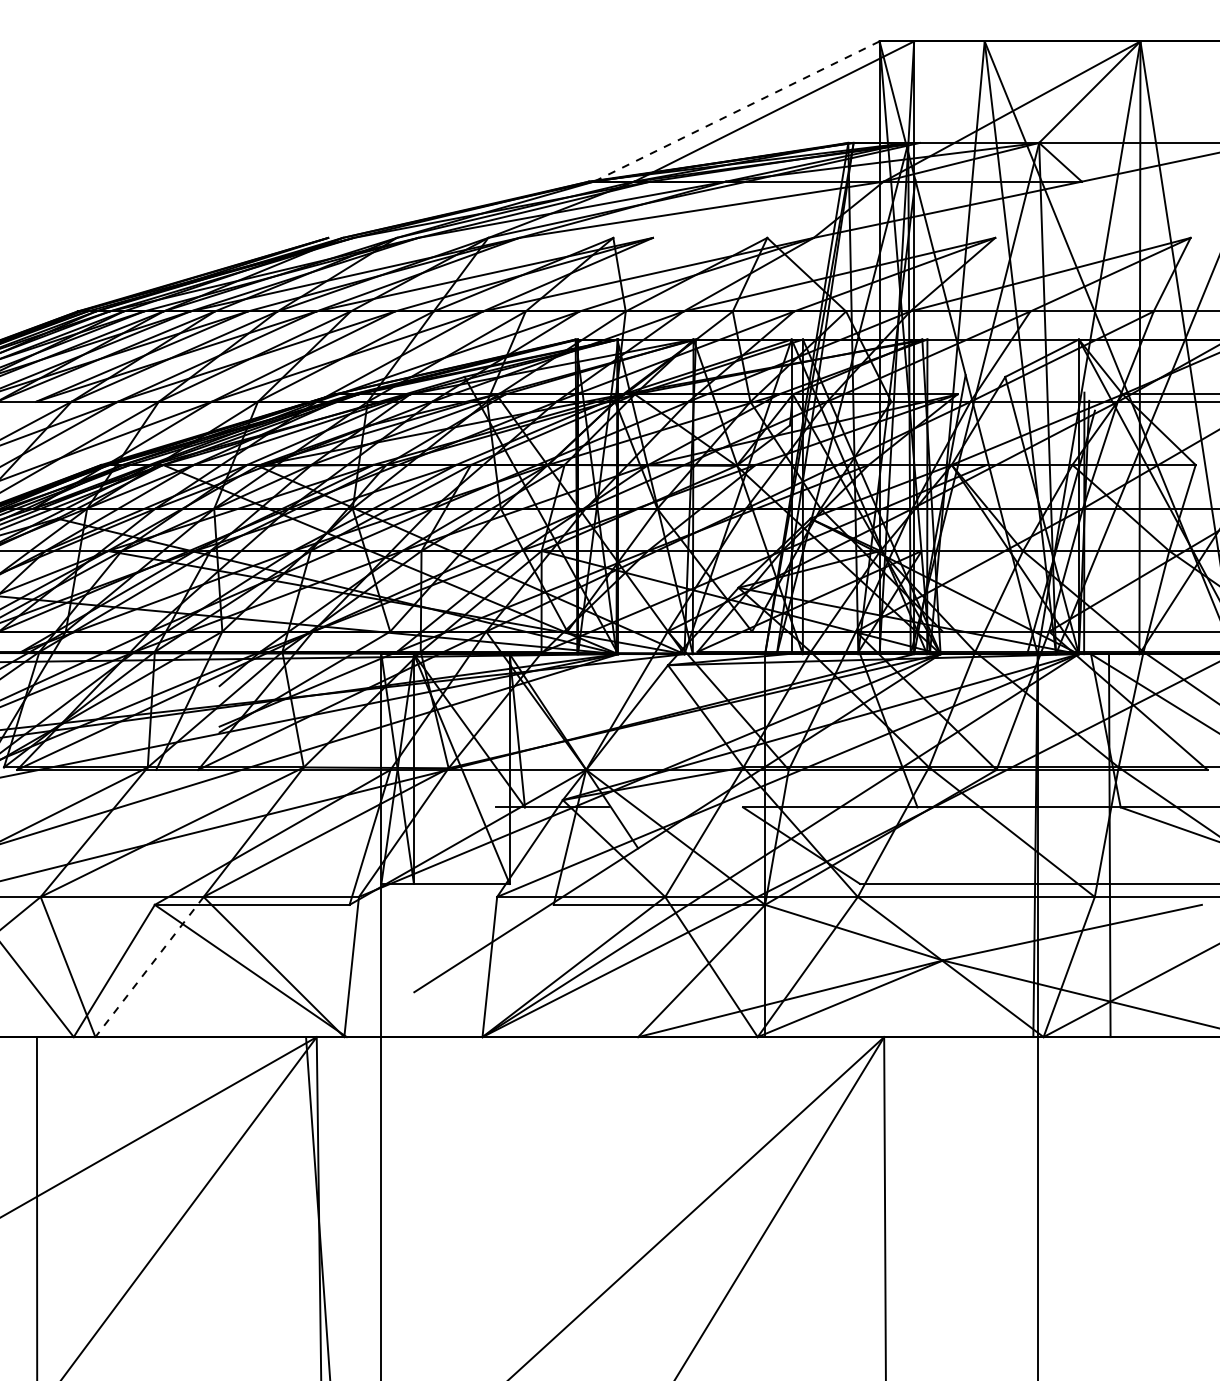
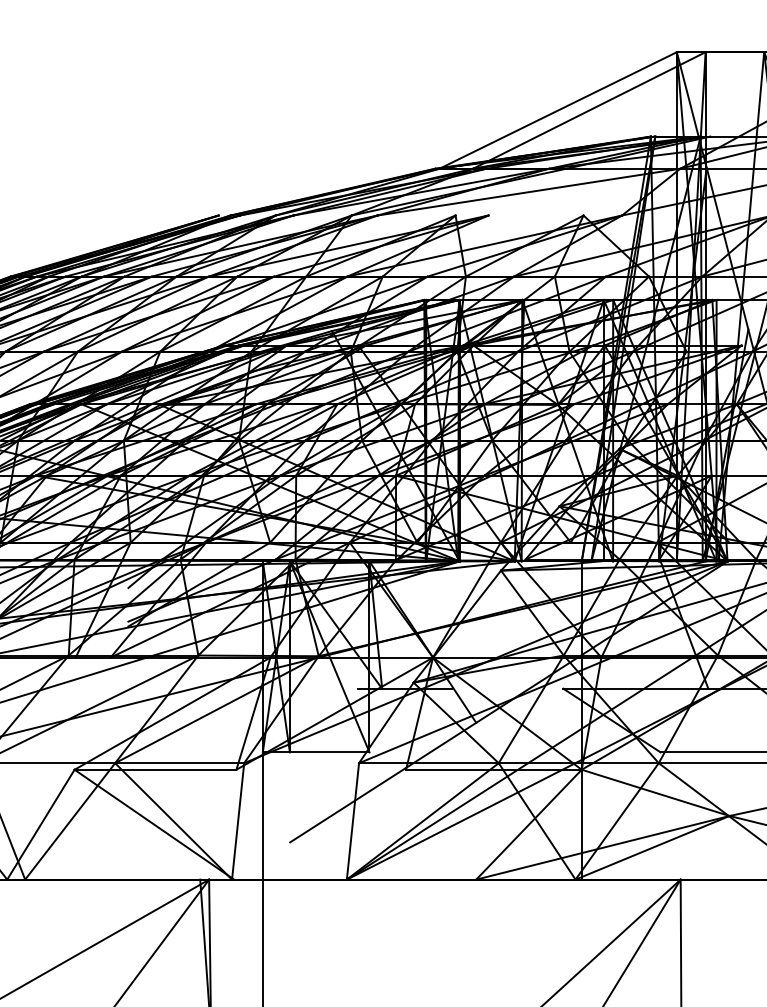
line: (736, 111) -> (557, 110), dashed -> solid
line: (149, 967) -> (70, 821), dashed -> solid

